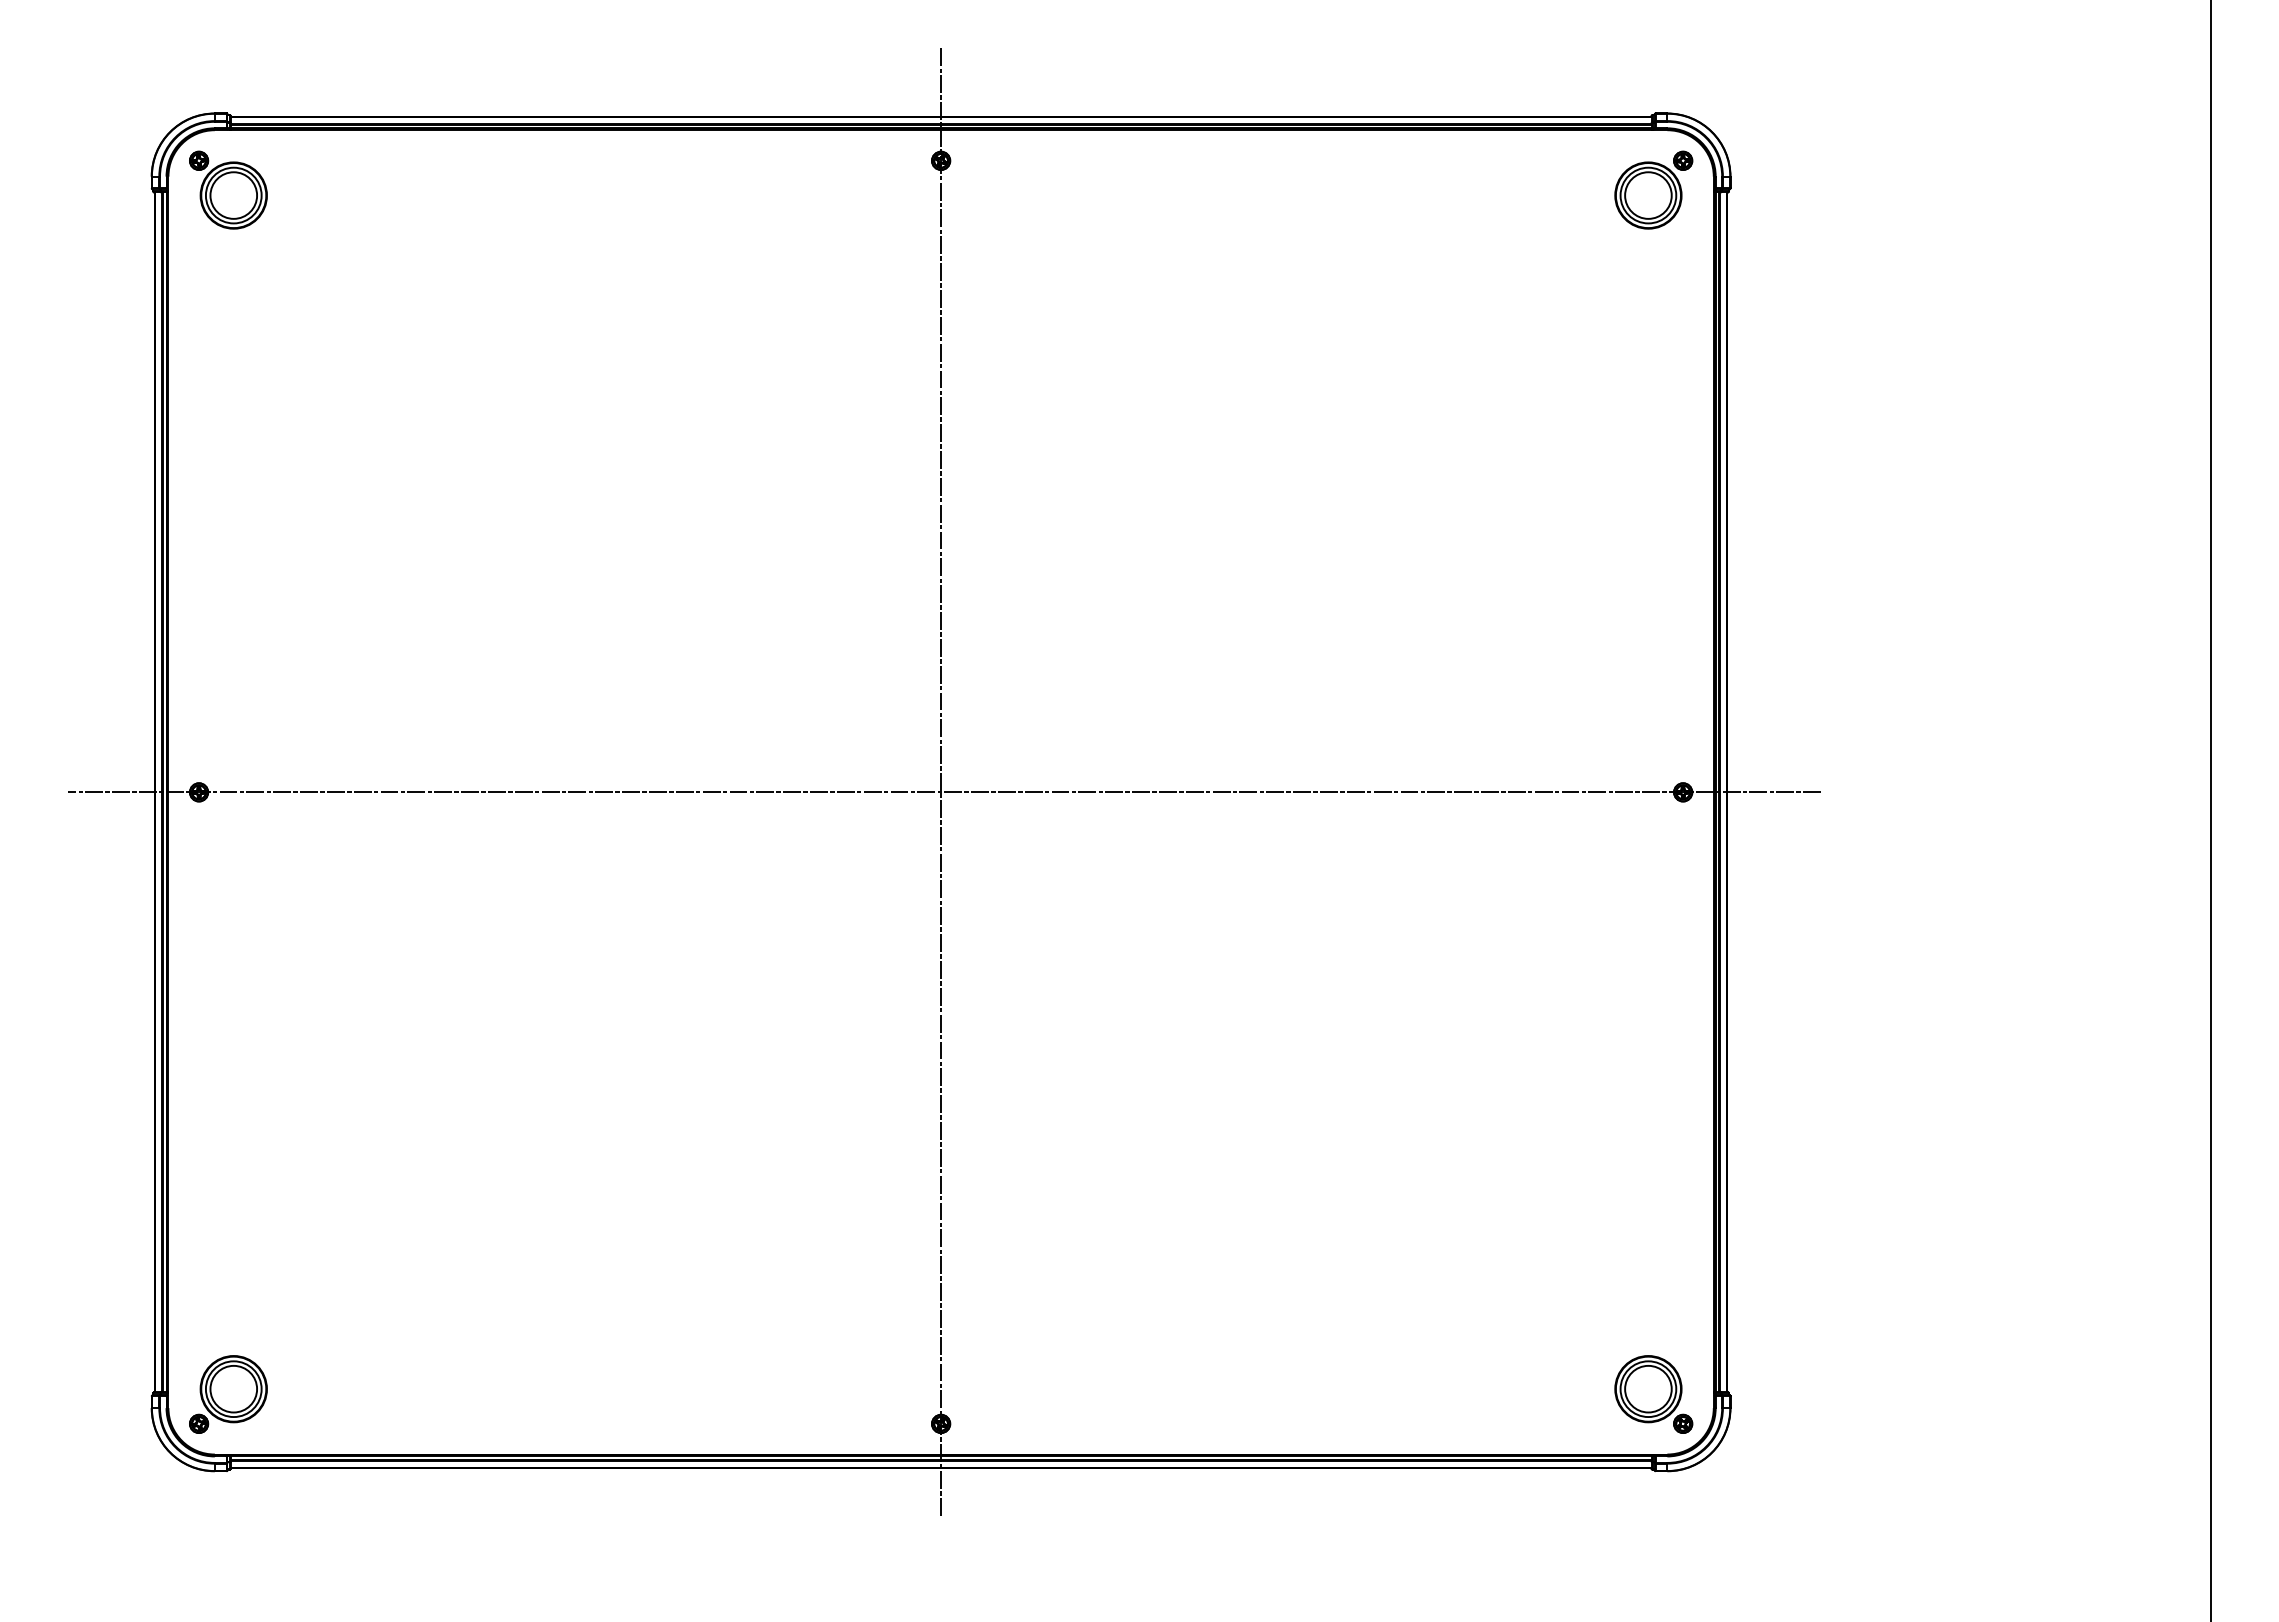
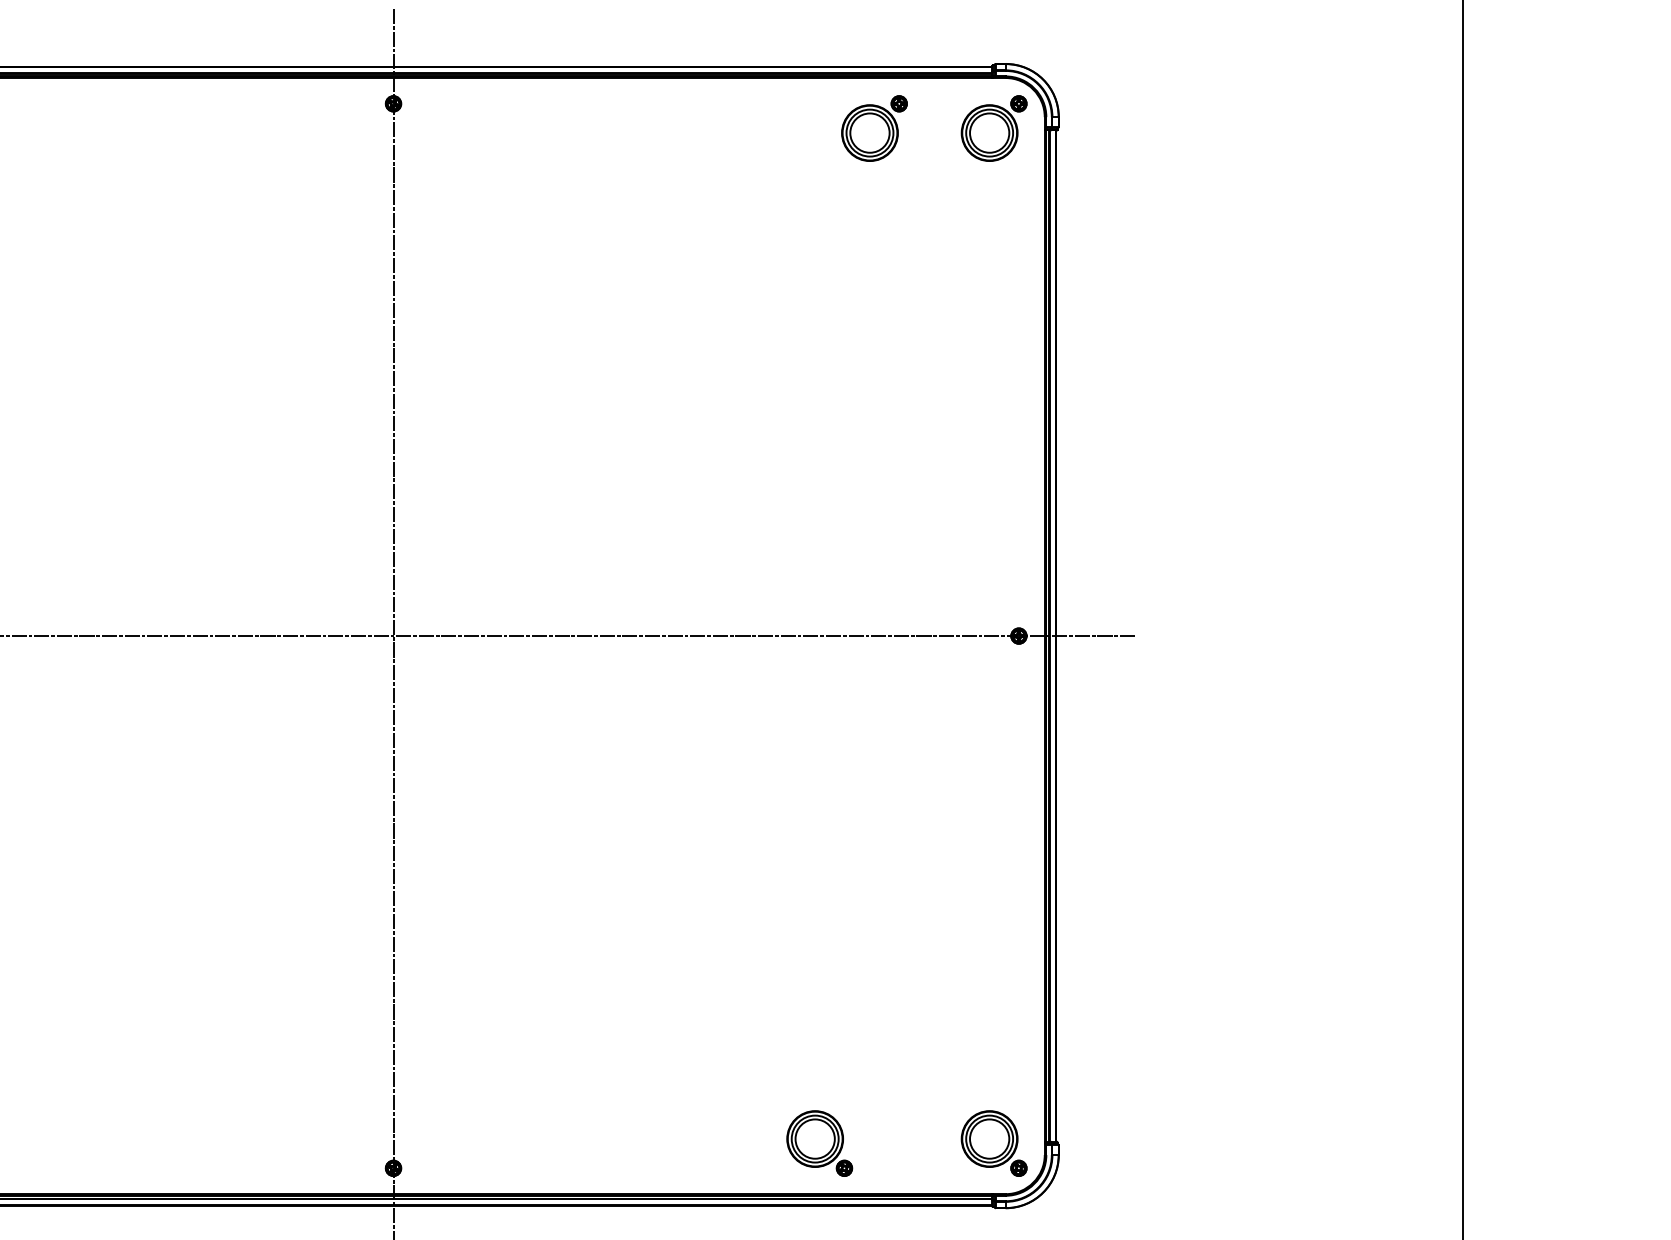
part: (1511, 189) -> (874, 127), added
part: (1446, 1394) -> (819, 1143), added

